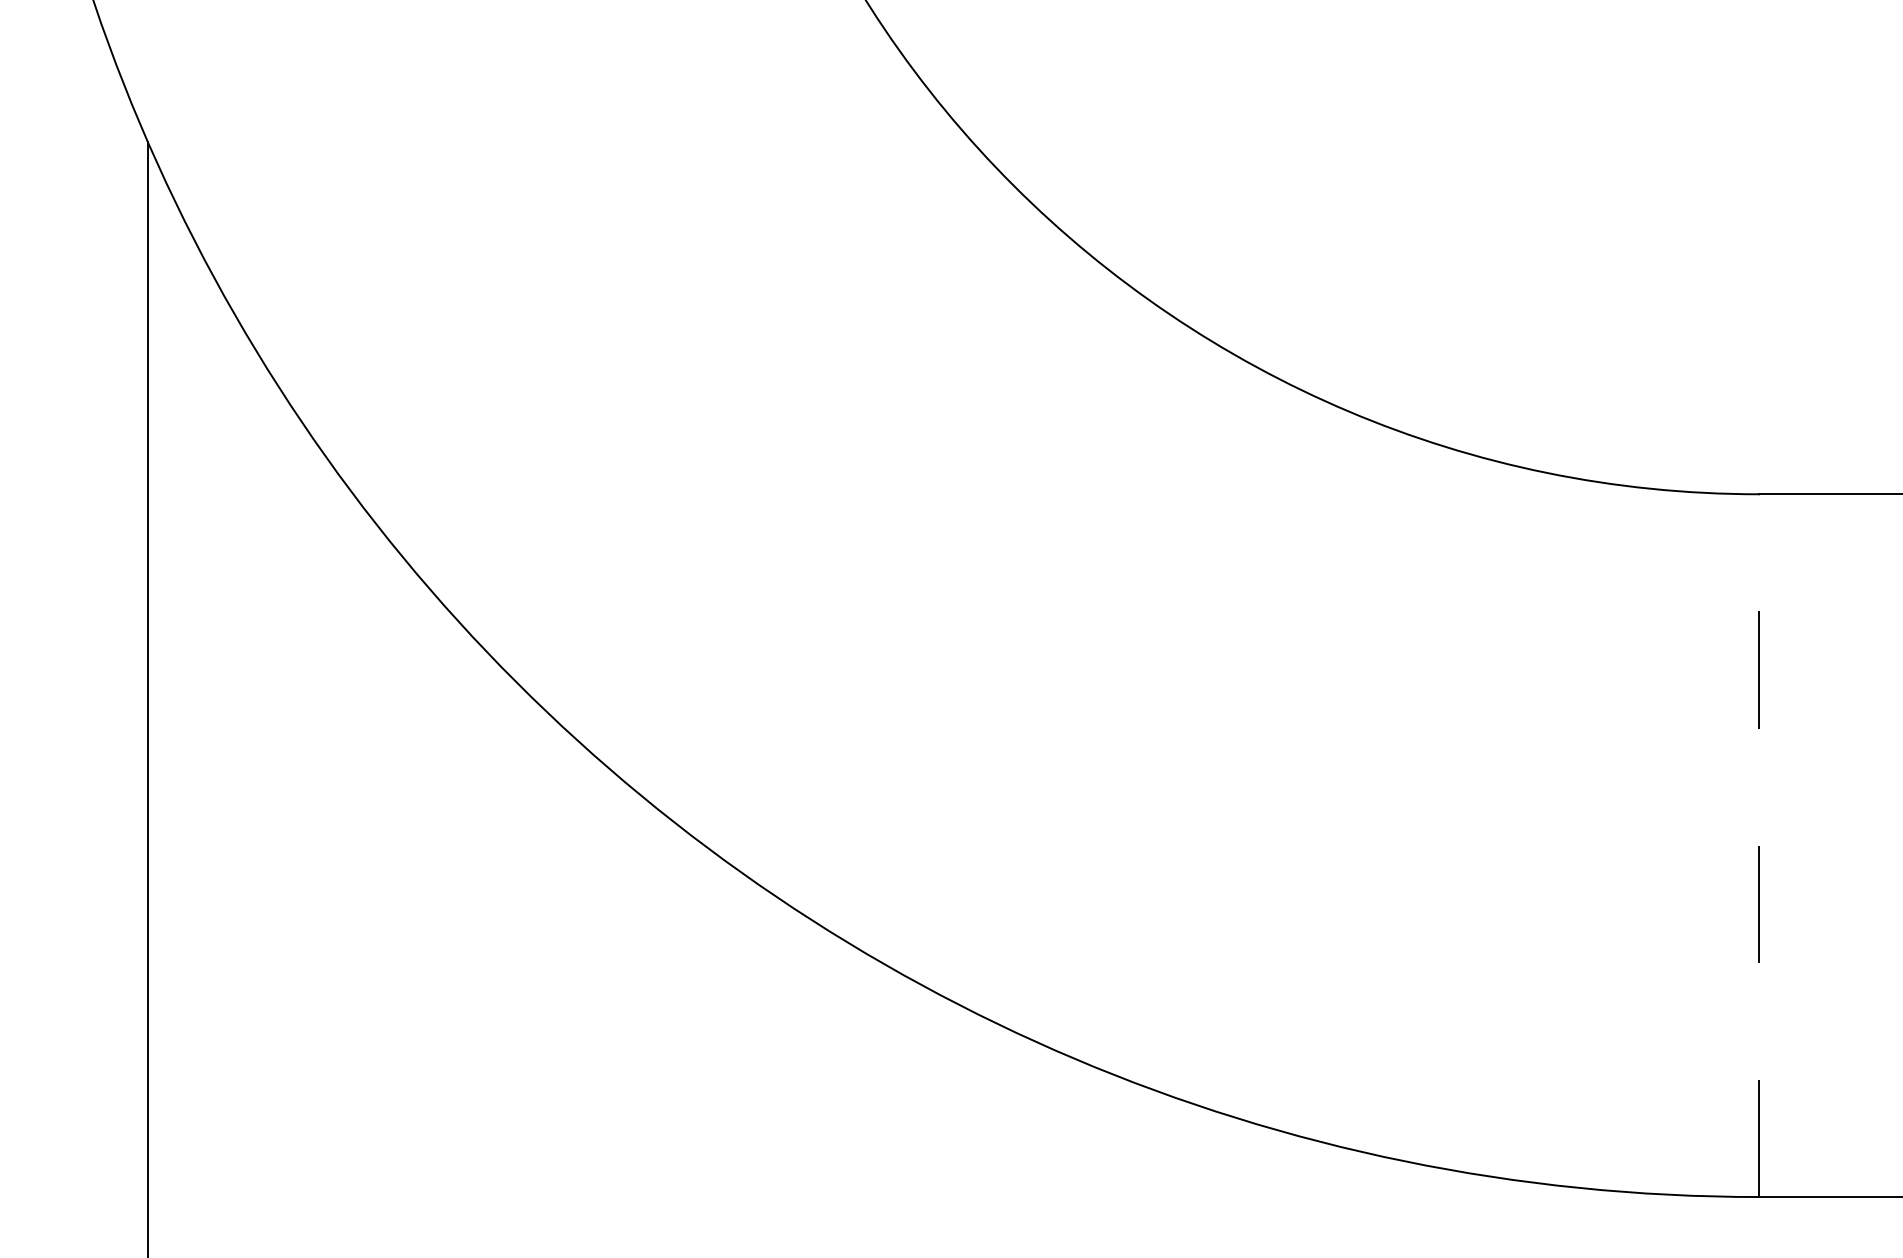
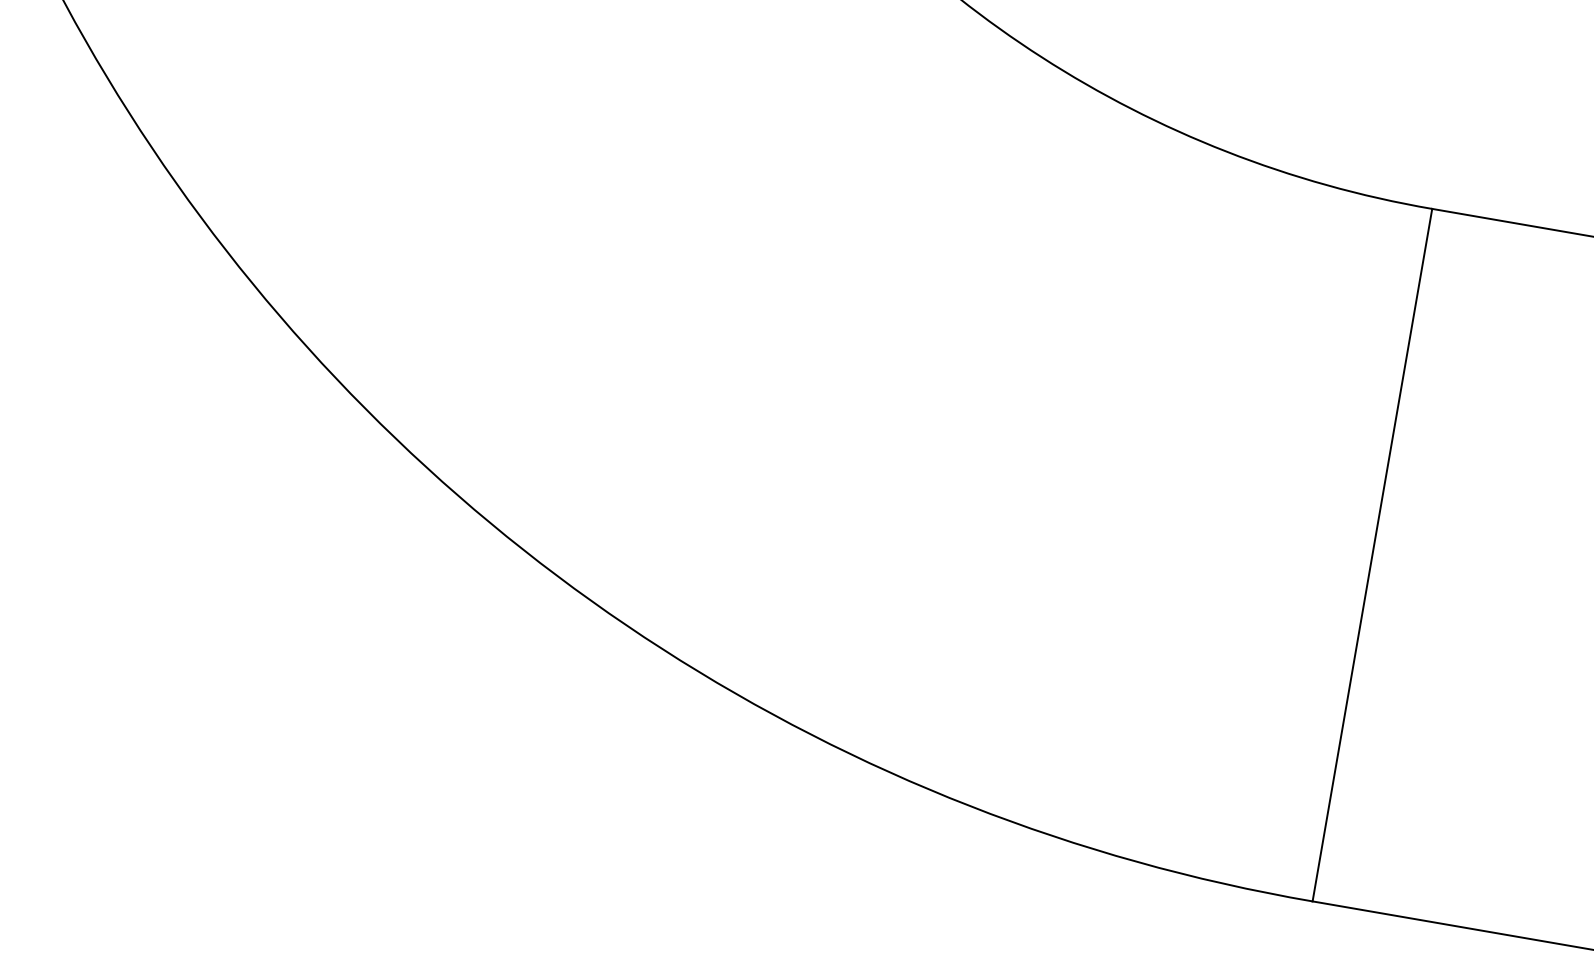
line: (1758, 845) -> (1372, 554), dashed -> solid

